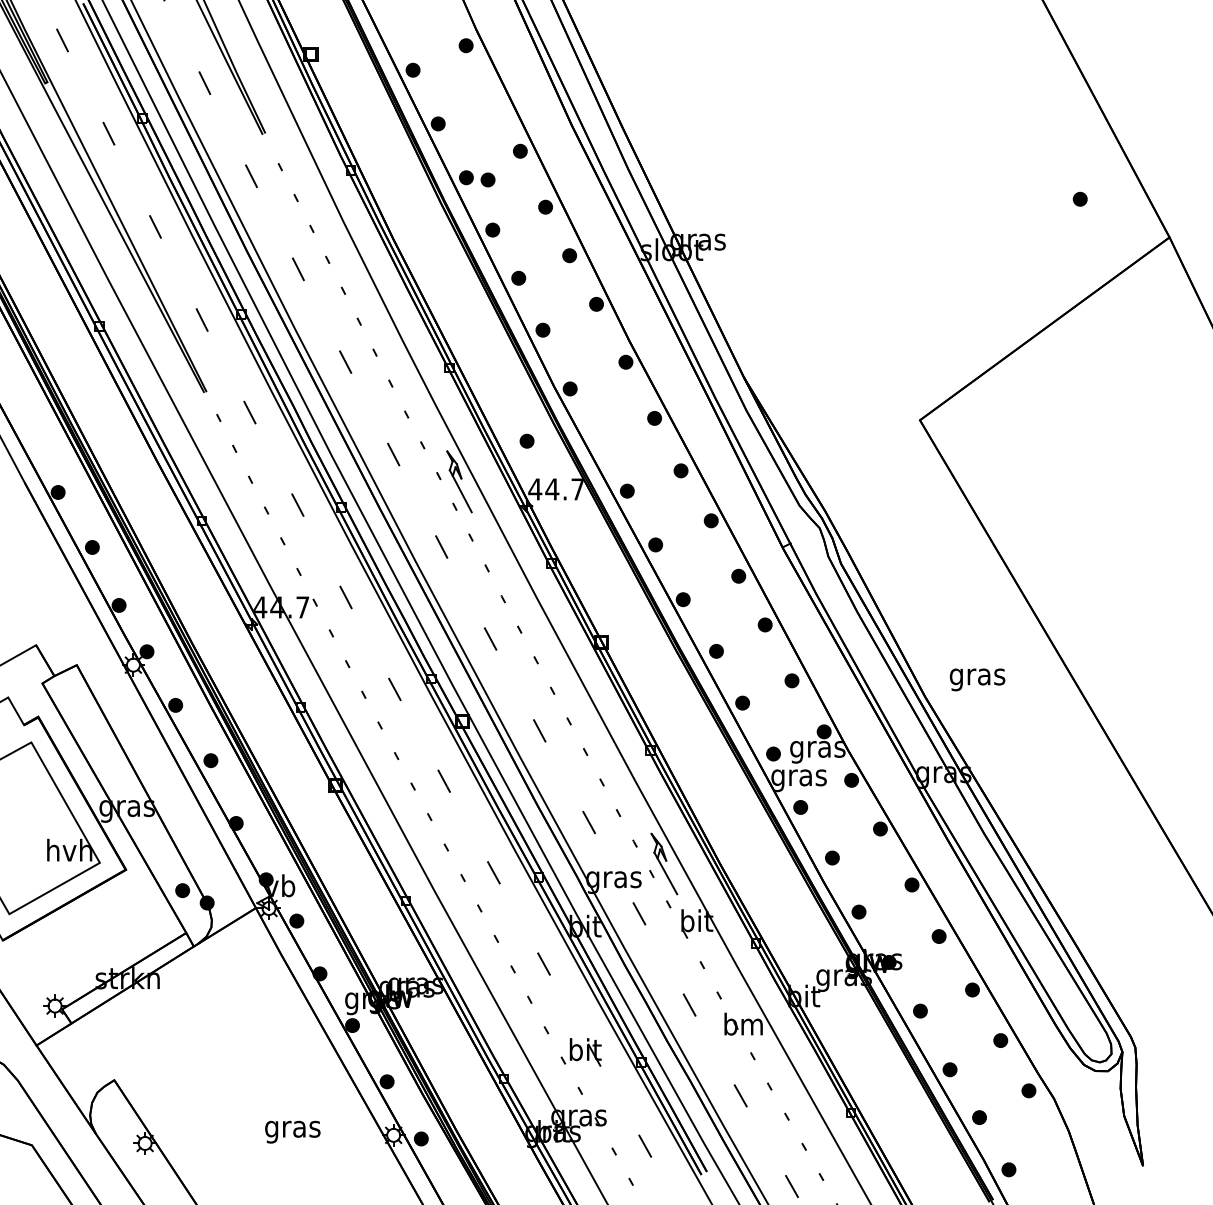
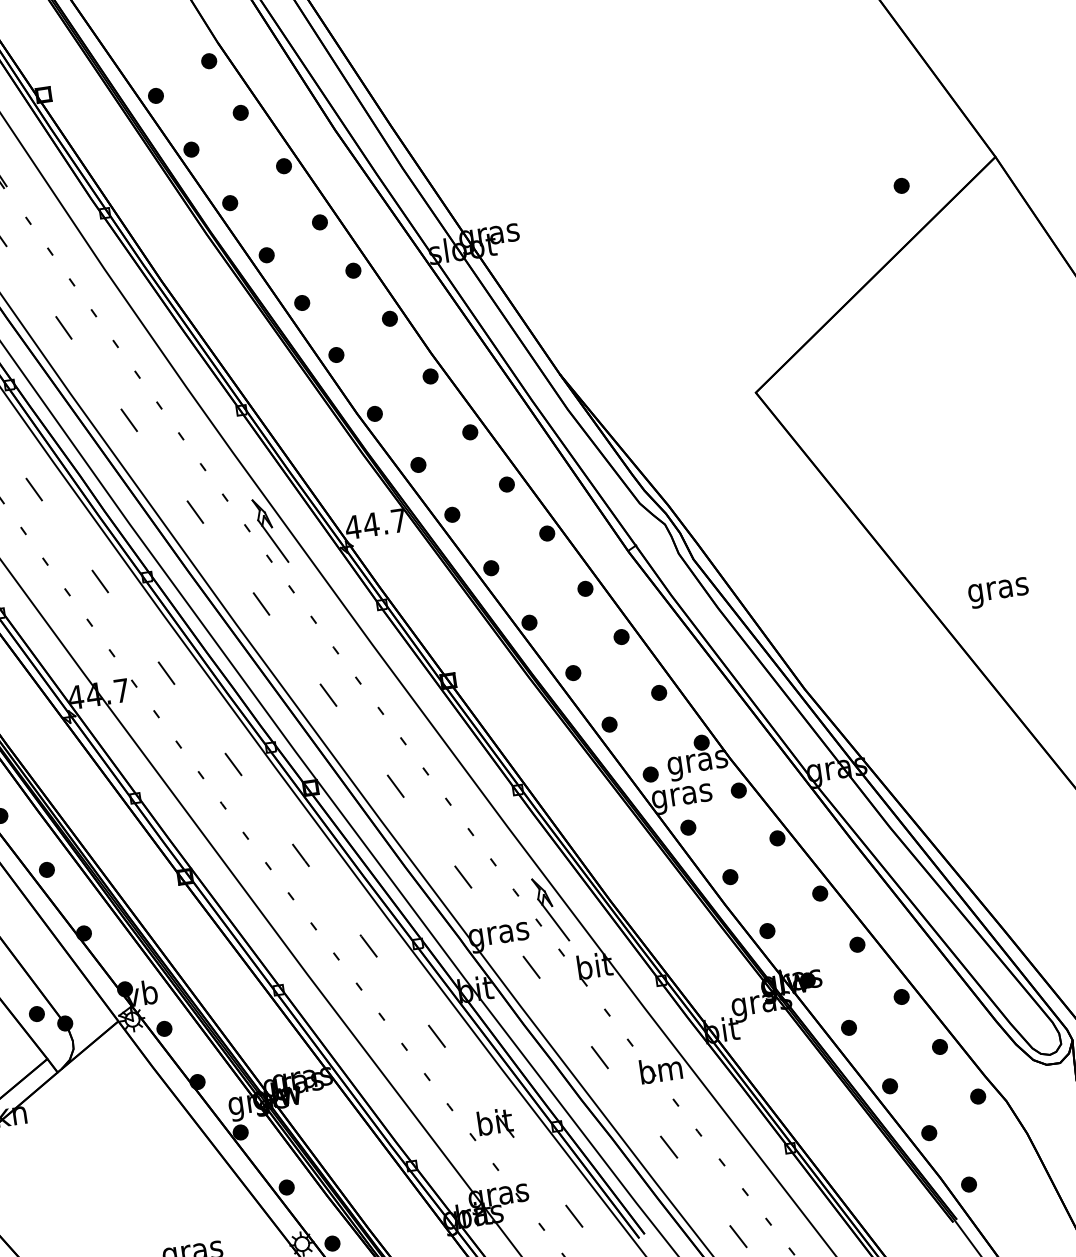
part: (487, 179) -> (240, 112), moved
part: (1079, 198) -> (900, 185), moved
part: (526, 440) -> (417, 464), moved
text: (977, 679) -> (998, 592), moved

